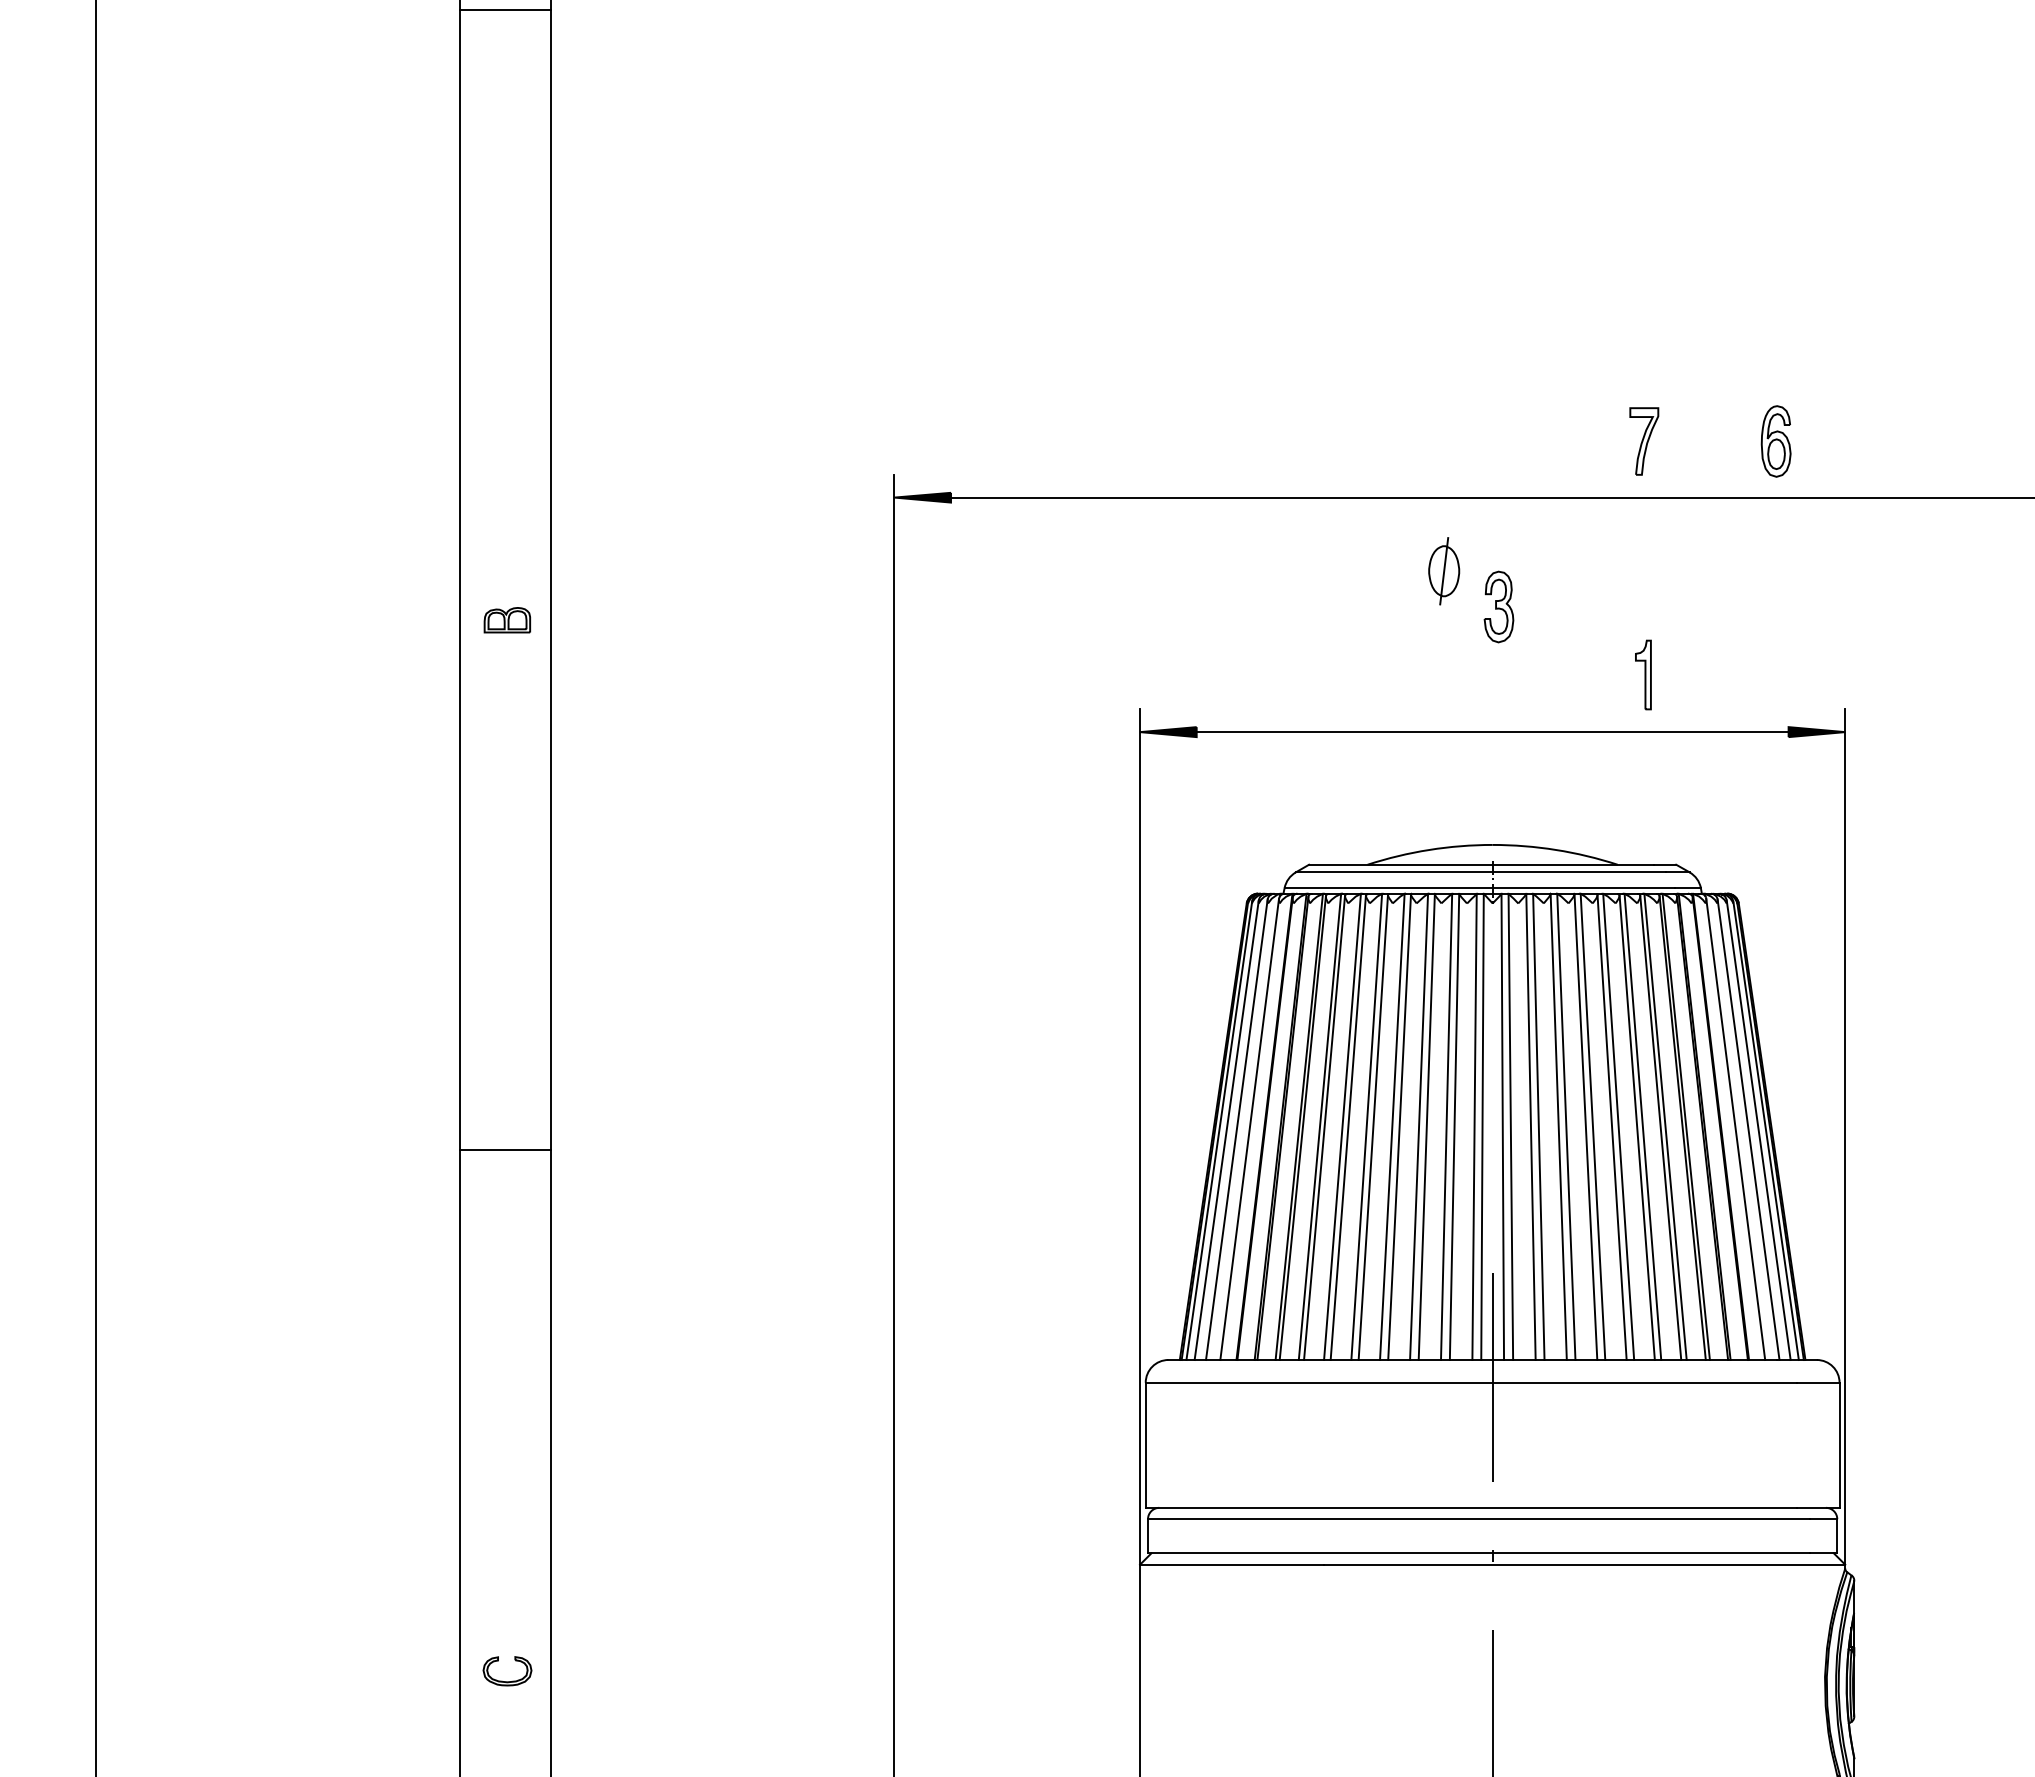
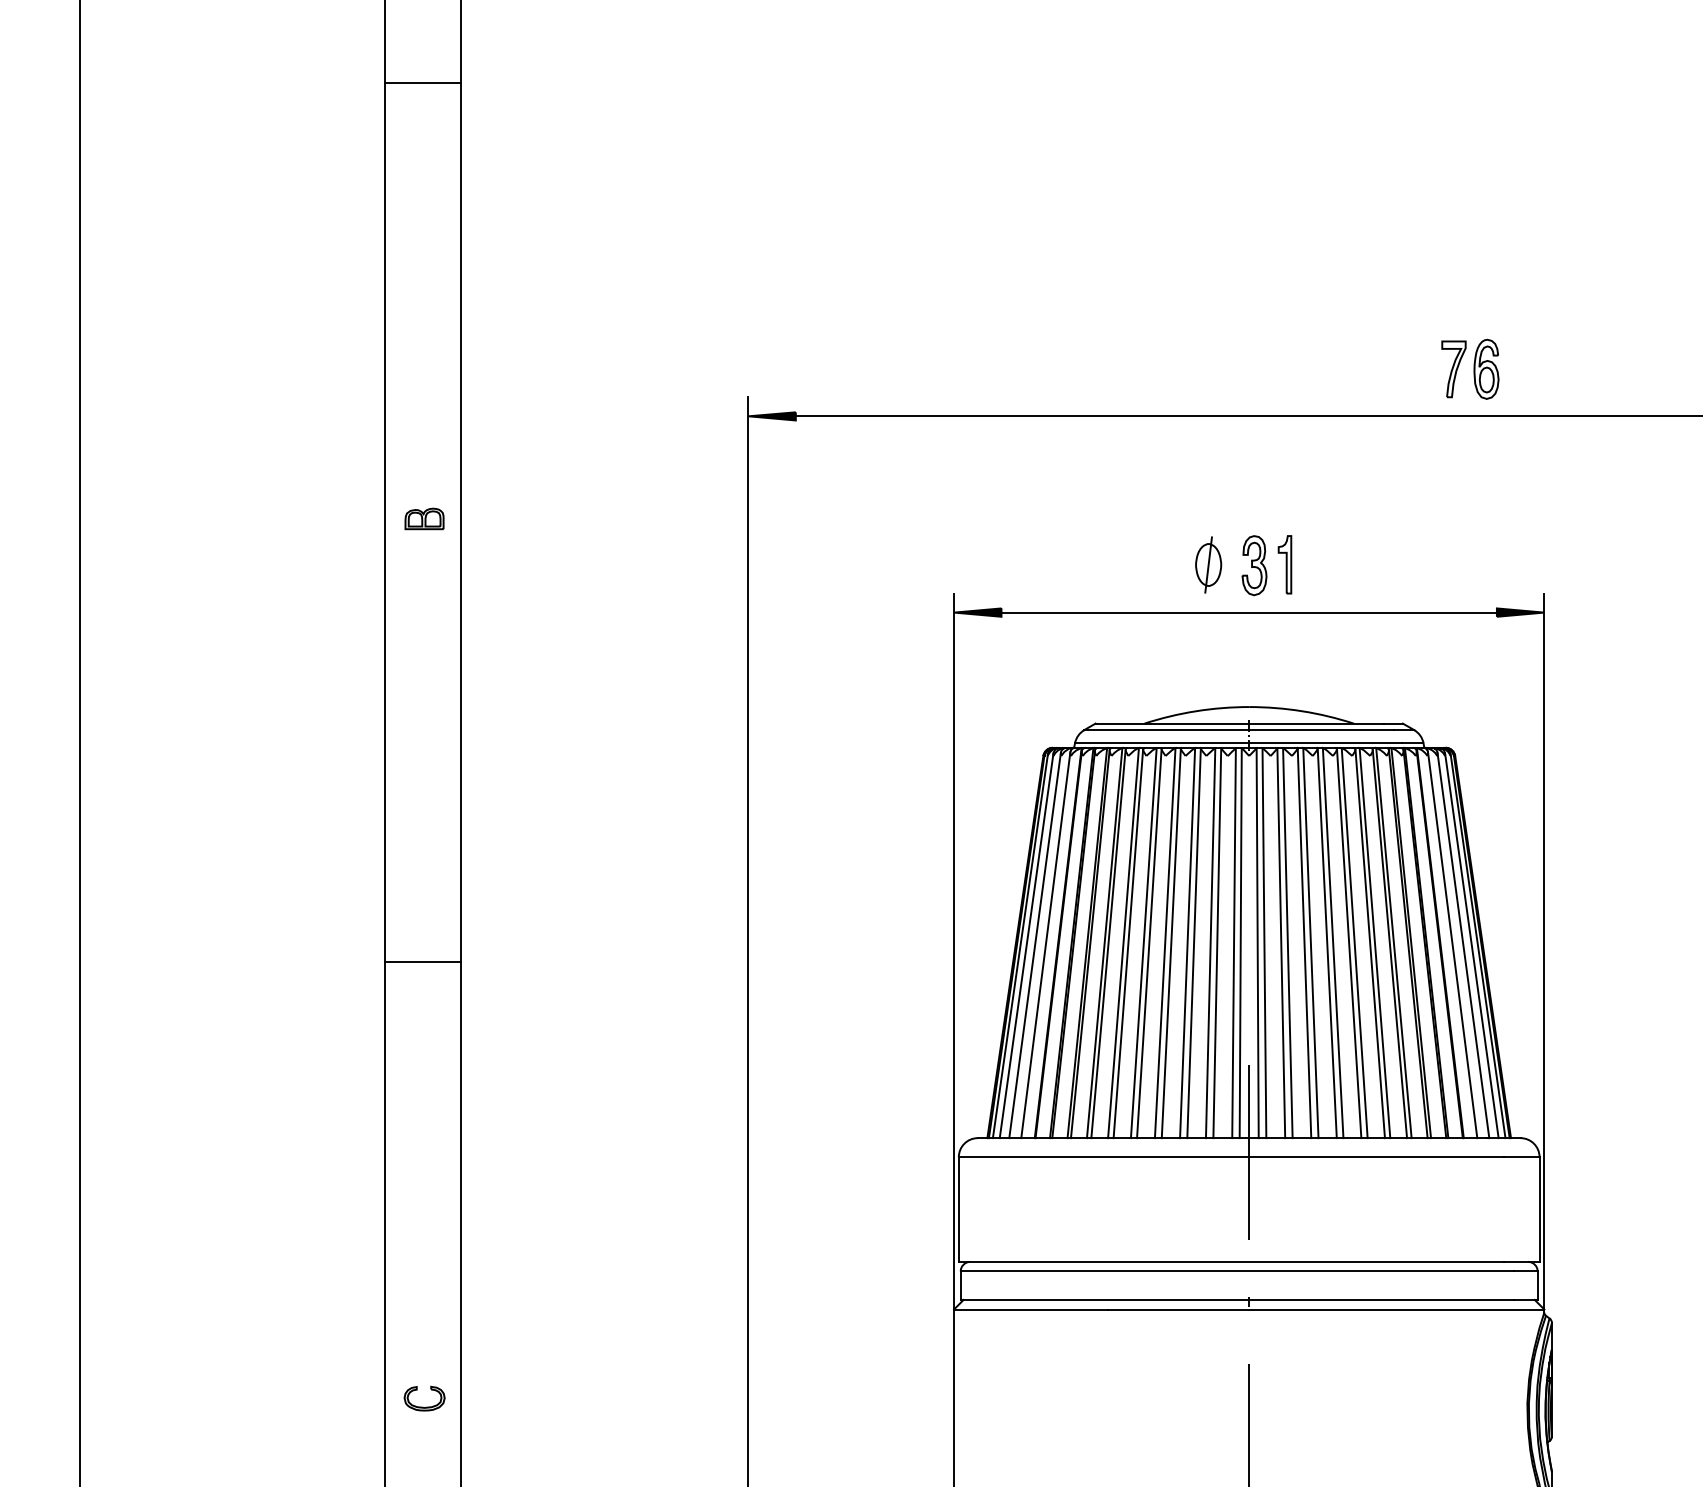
line: (504, 9) -> (422, 83), moved
part: (1644, 441) -> (1454, 369), moved
part: (1444, 571) -> (1208, 565), moved
part: (1498, 606) -> (1254, 565), moved
part: (1643, 674) -> (1285, 564), moved

